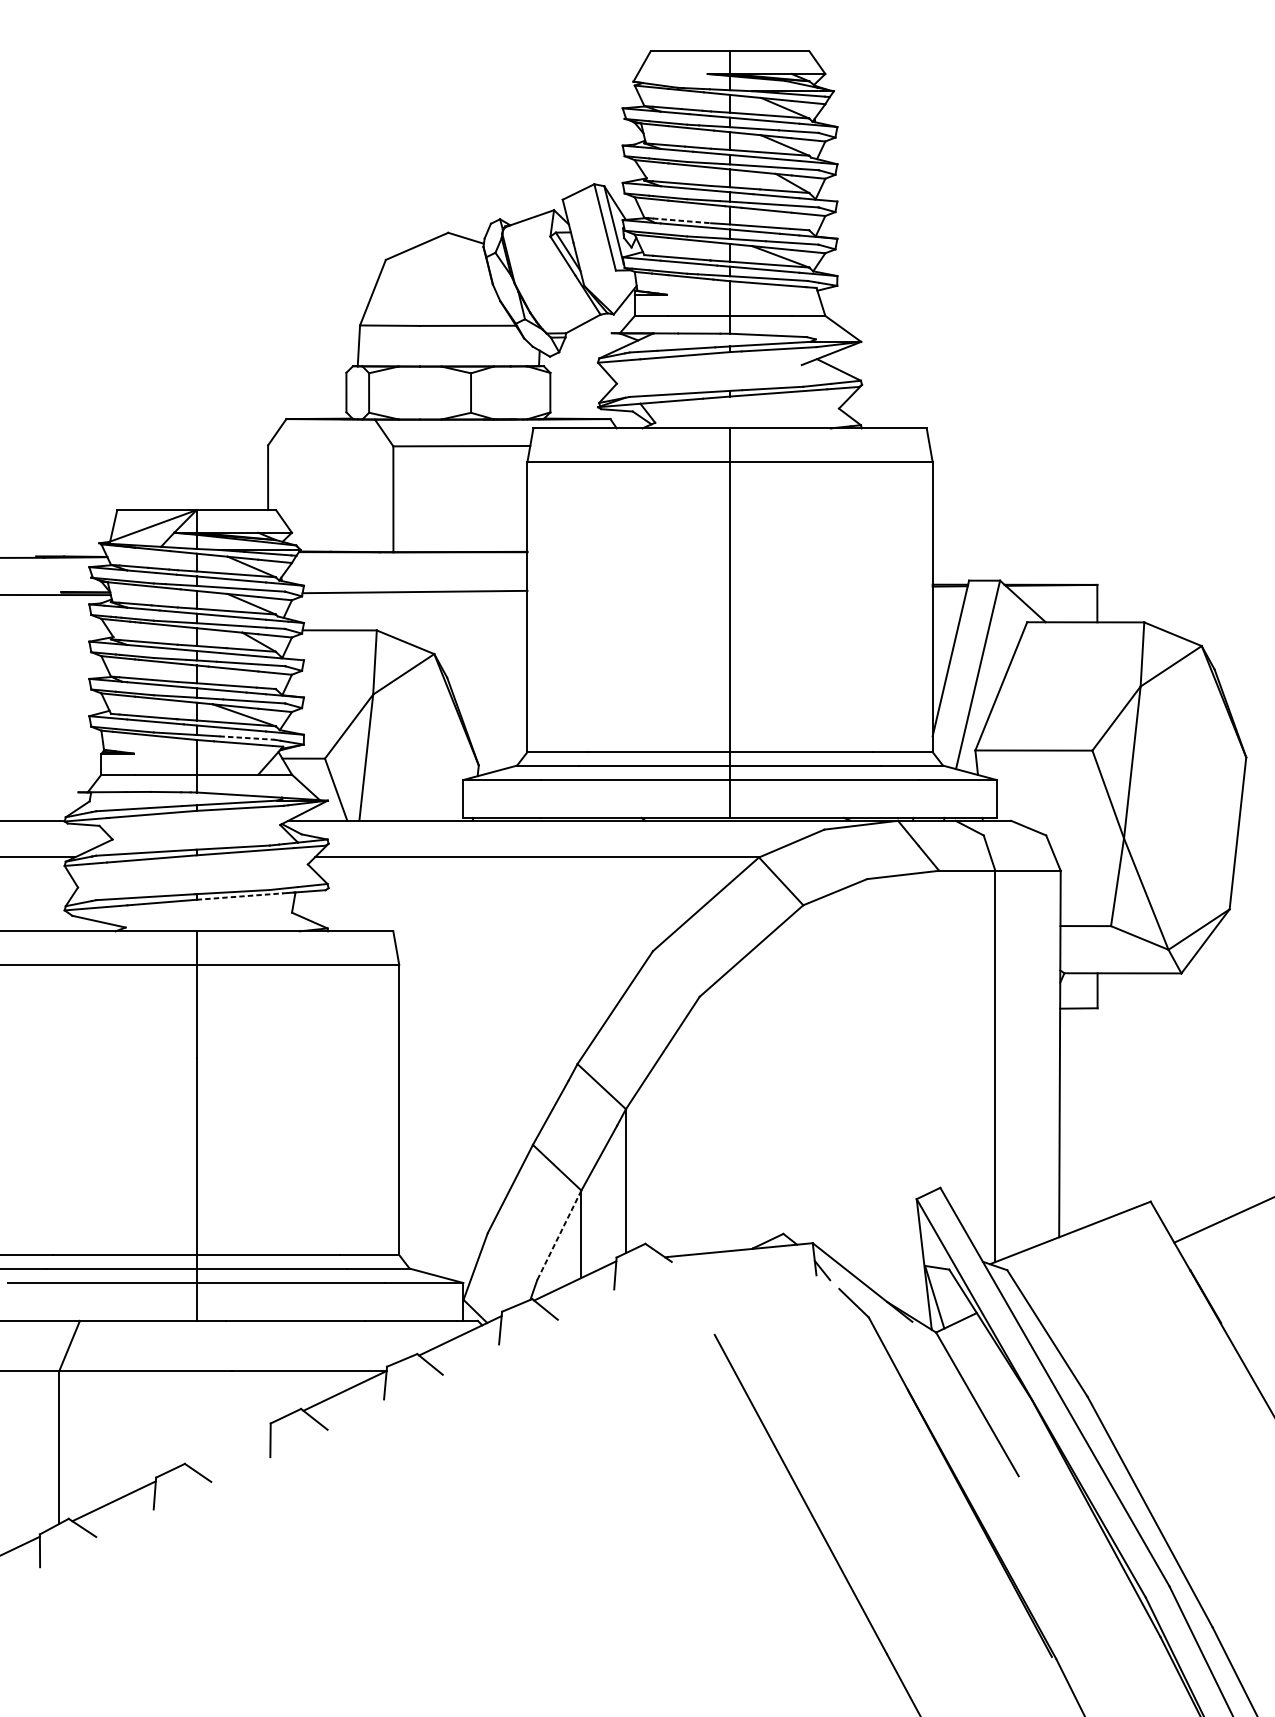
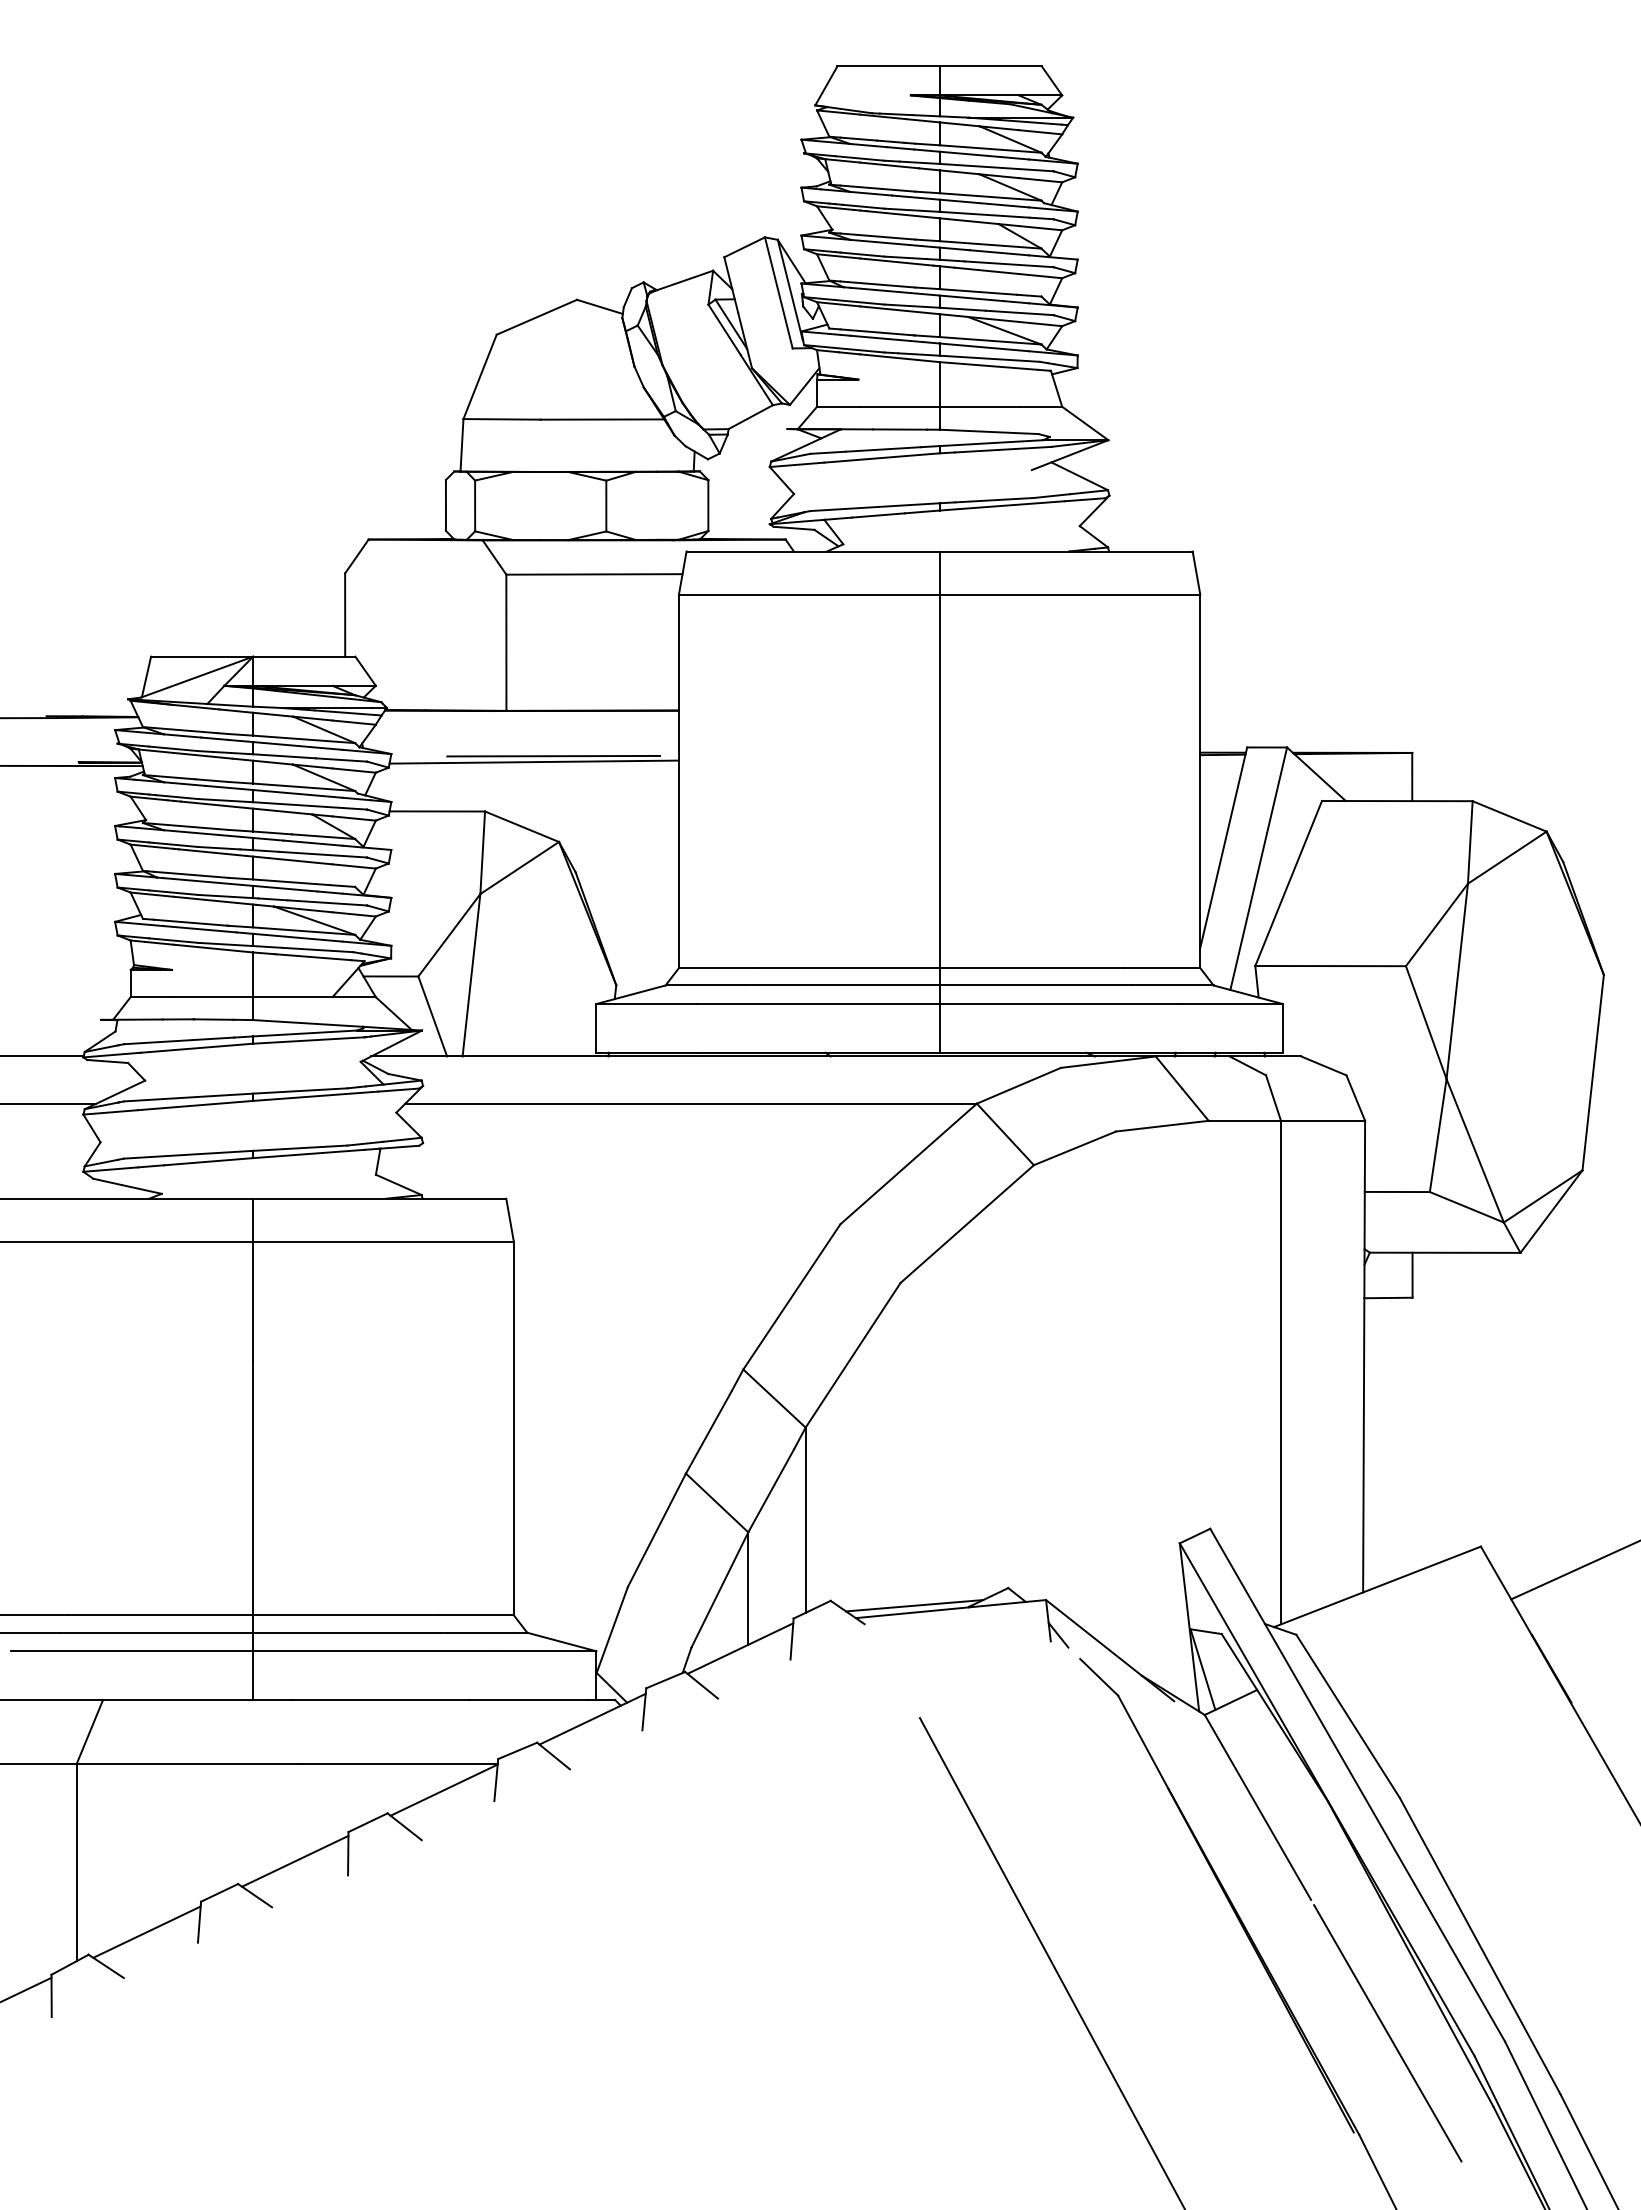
line: (681, 220) -> (877, 284), dashed -> solid
line: (430, 586) -> (553, 755), added
line: (247, 738) -> (318, 950), dashed -> solid
line: (239, 896) -> (308, 1153), dashed -> solid
line: (559, 1235) -> (719, 1590), dashed -> solid
line: (710, 1247) -> (914, 1605), added
line: (229, 1445) -> (295, 1860), added
line: (1078, 1580) -> (1387, 2033), added

